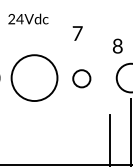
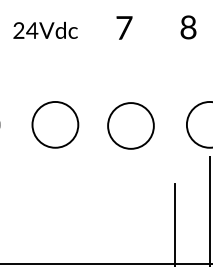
text: (77, 33) -> (124, 27), moved
text: (117, 45) -> (188, 26), moved
circle: (34, 77) -> (55, 123), size x0.62
circle: (81, 78) -> (130, 125), size x1.67

